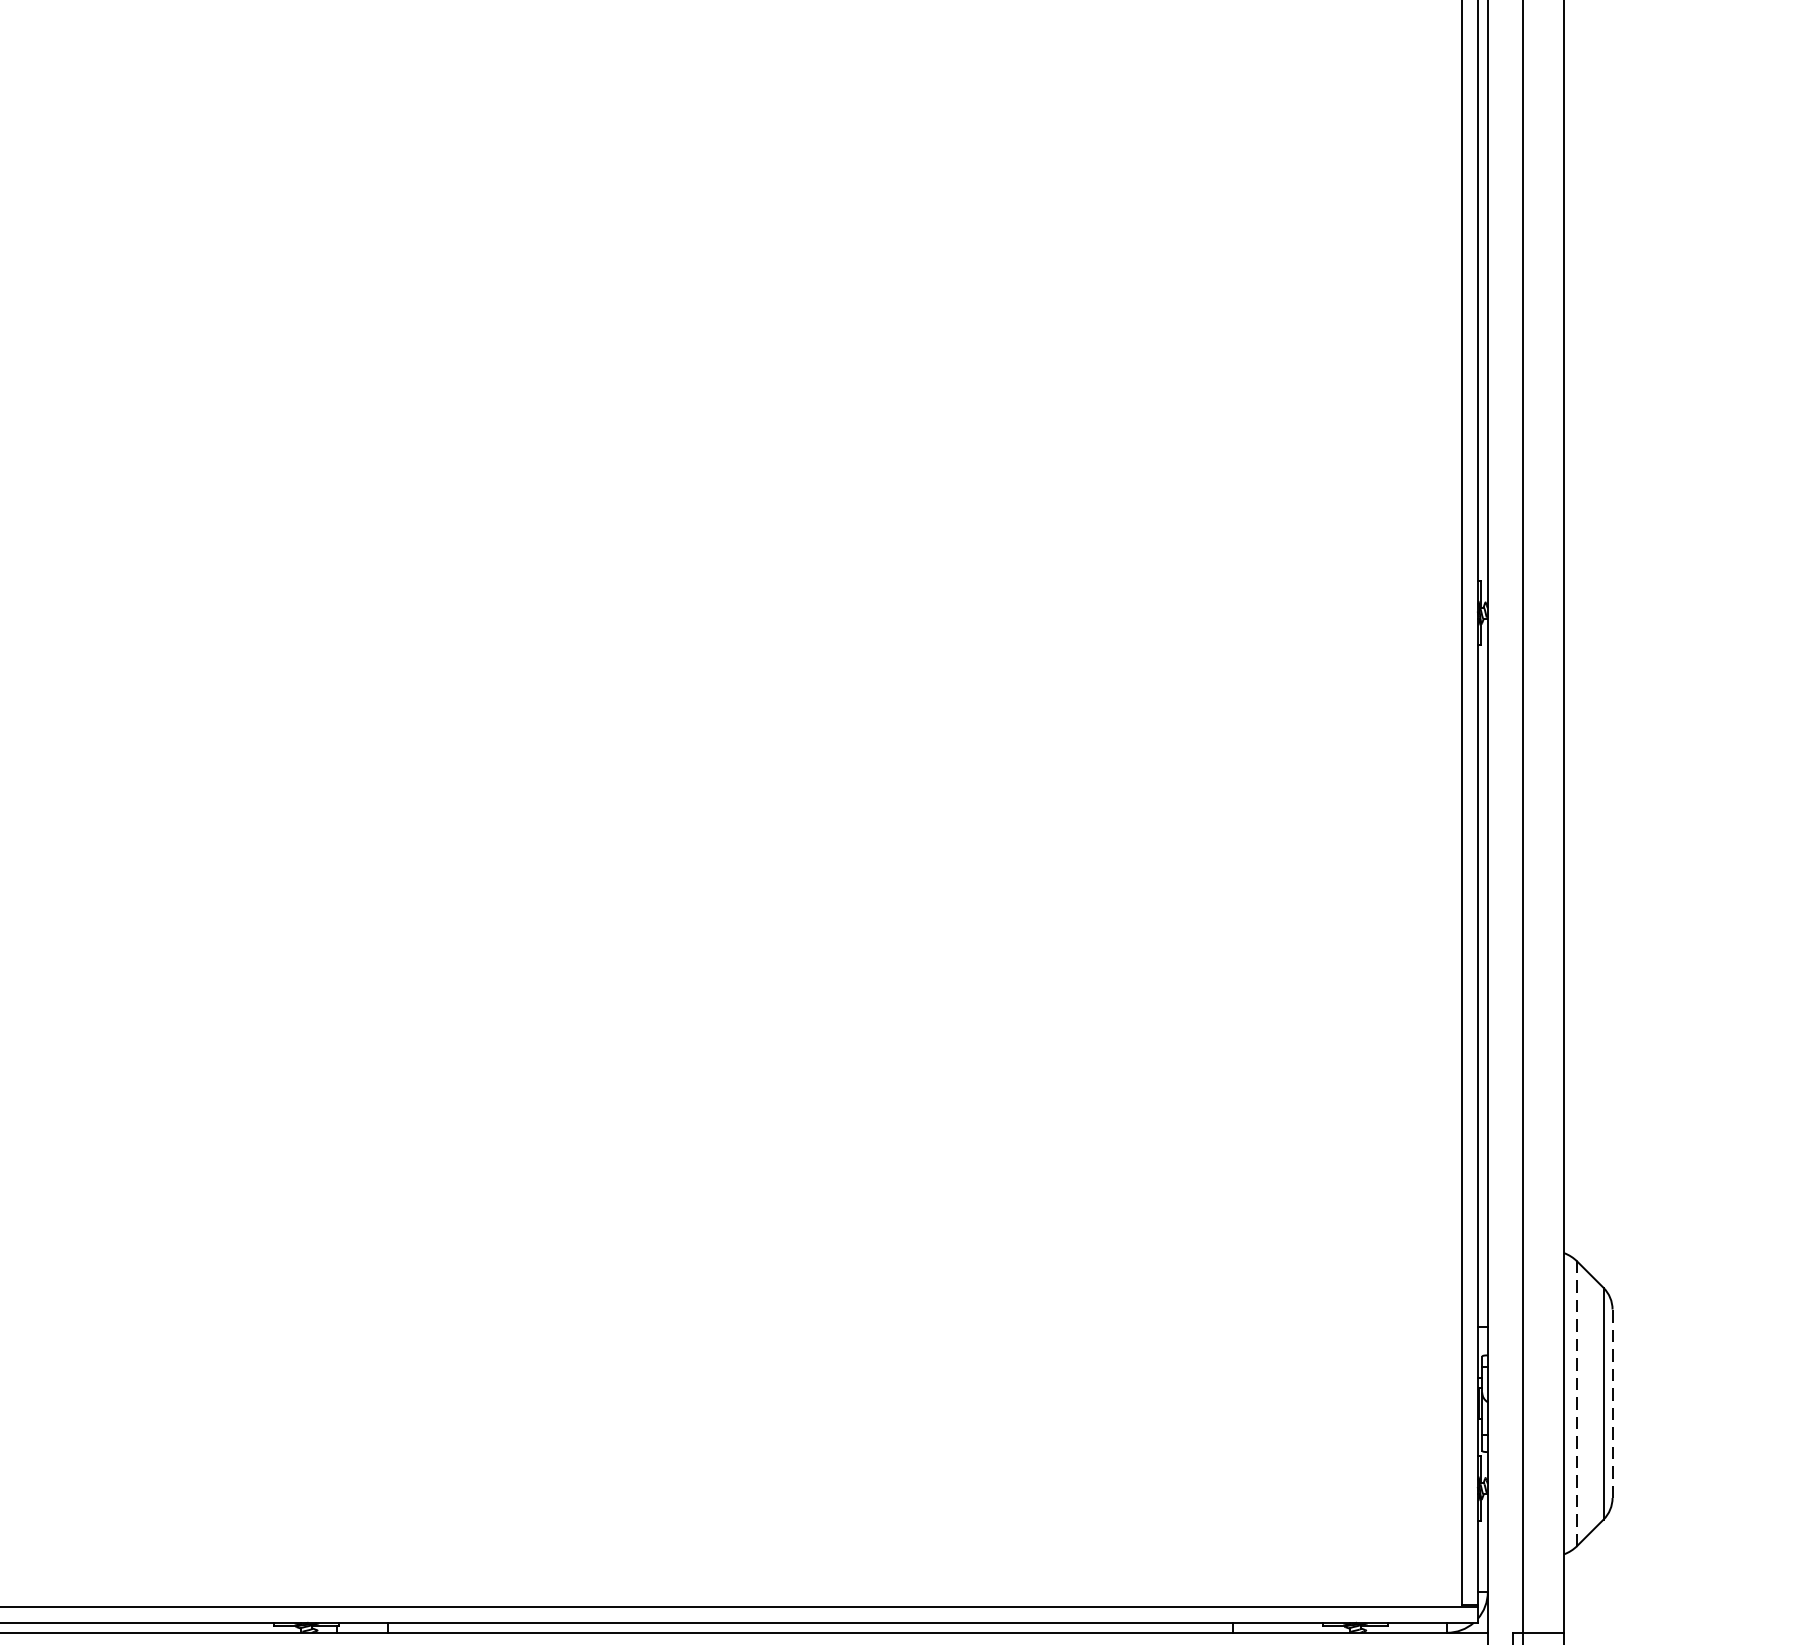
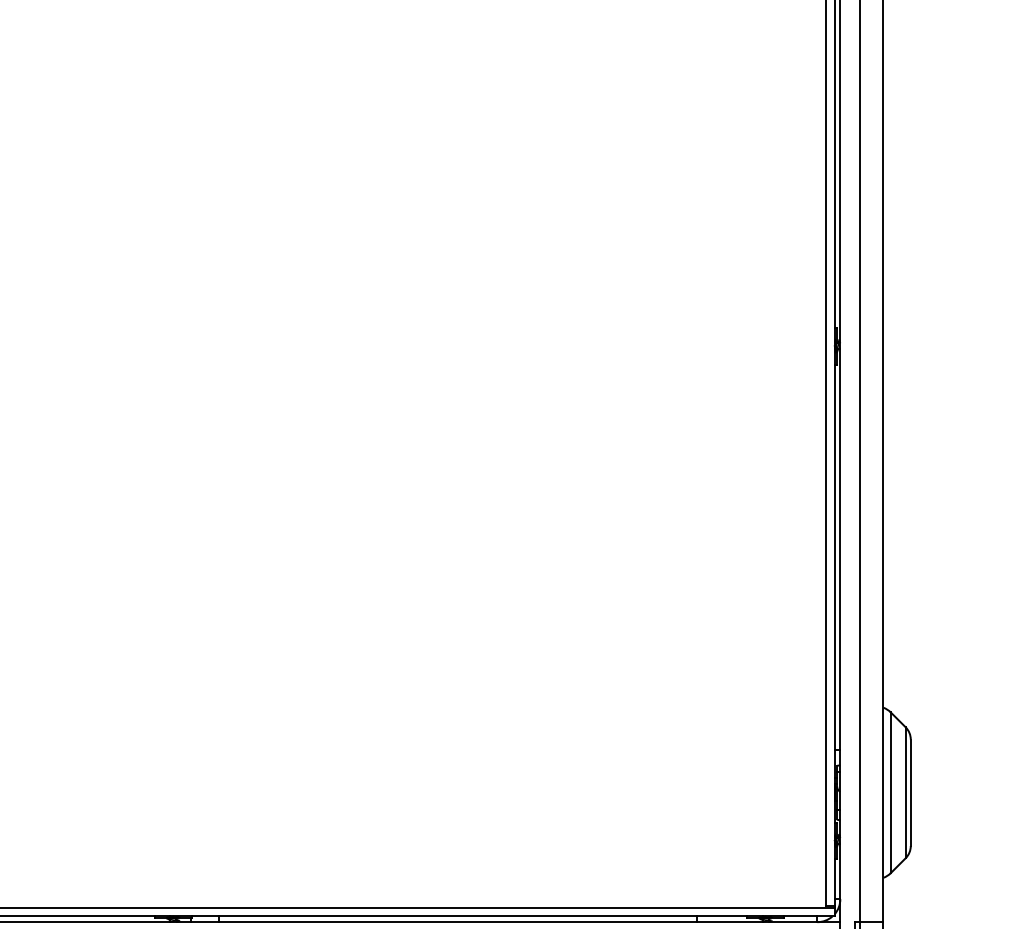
line: (1576, 1403) -> (890, 792), dashed -> solid
line: (1612, 1403) -> (910, 792), dashed -> solid

